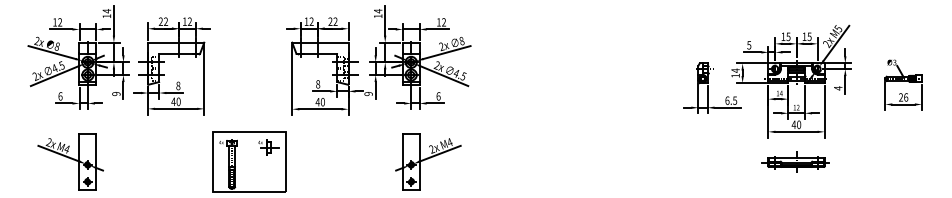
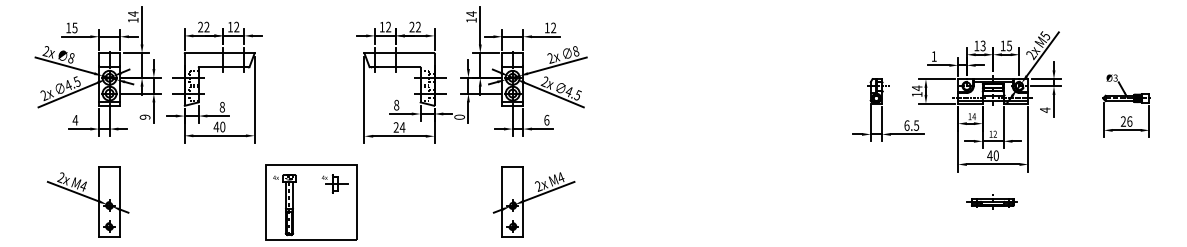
text: (59, 22) -> (74, 27), 12 -> 15
text: (787, 35) -> (982, 44), 15 -> 13
text: (748, 45) -> (933, 56), 5 -> 1
text: (368, 93) -> (459, 116), 9 -> 0
text: (59, 95) -> (74, 119), 6 -> 4
text: (320, 102) -> (399, 127), 40 -> 24
part: (795, 161) -> (991, 201), size x0.6

